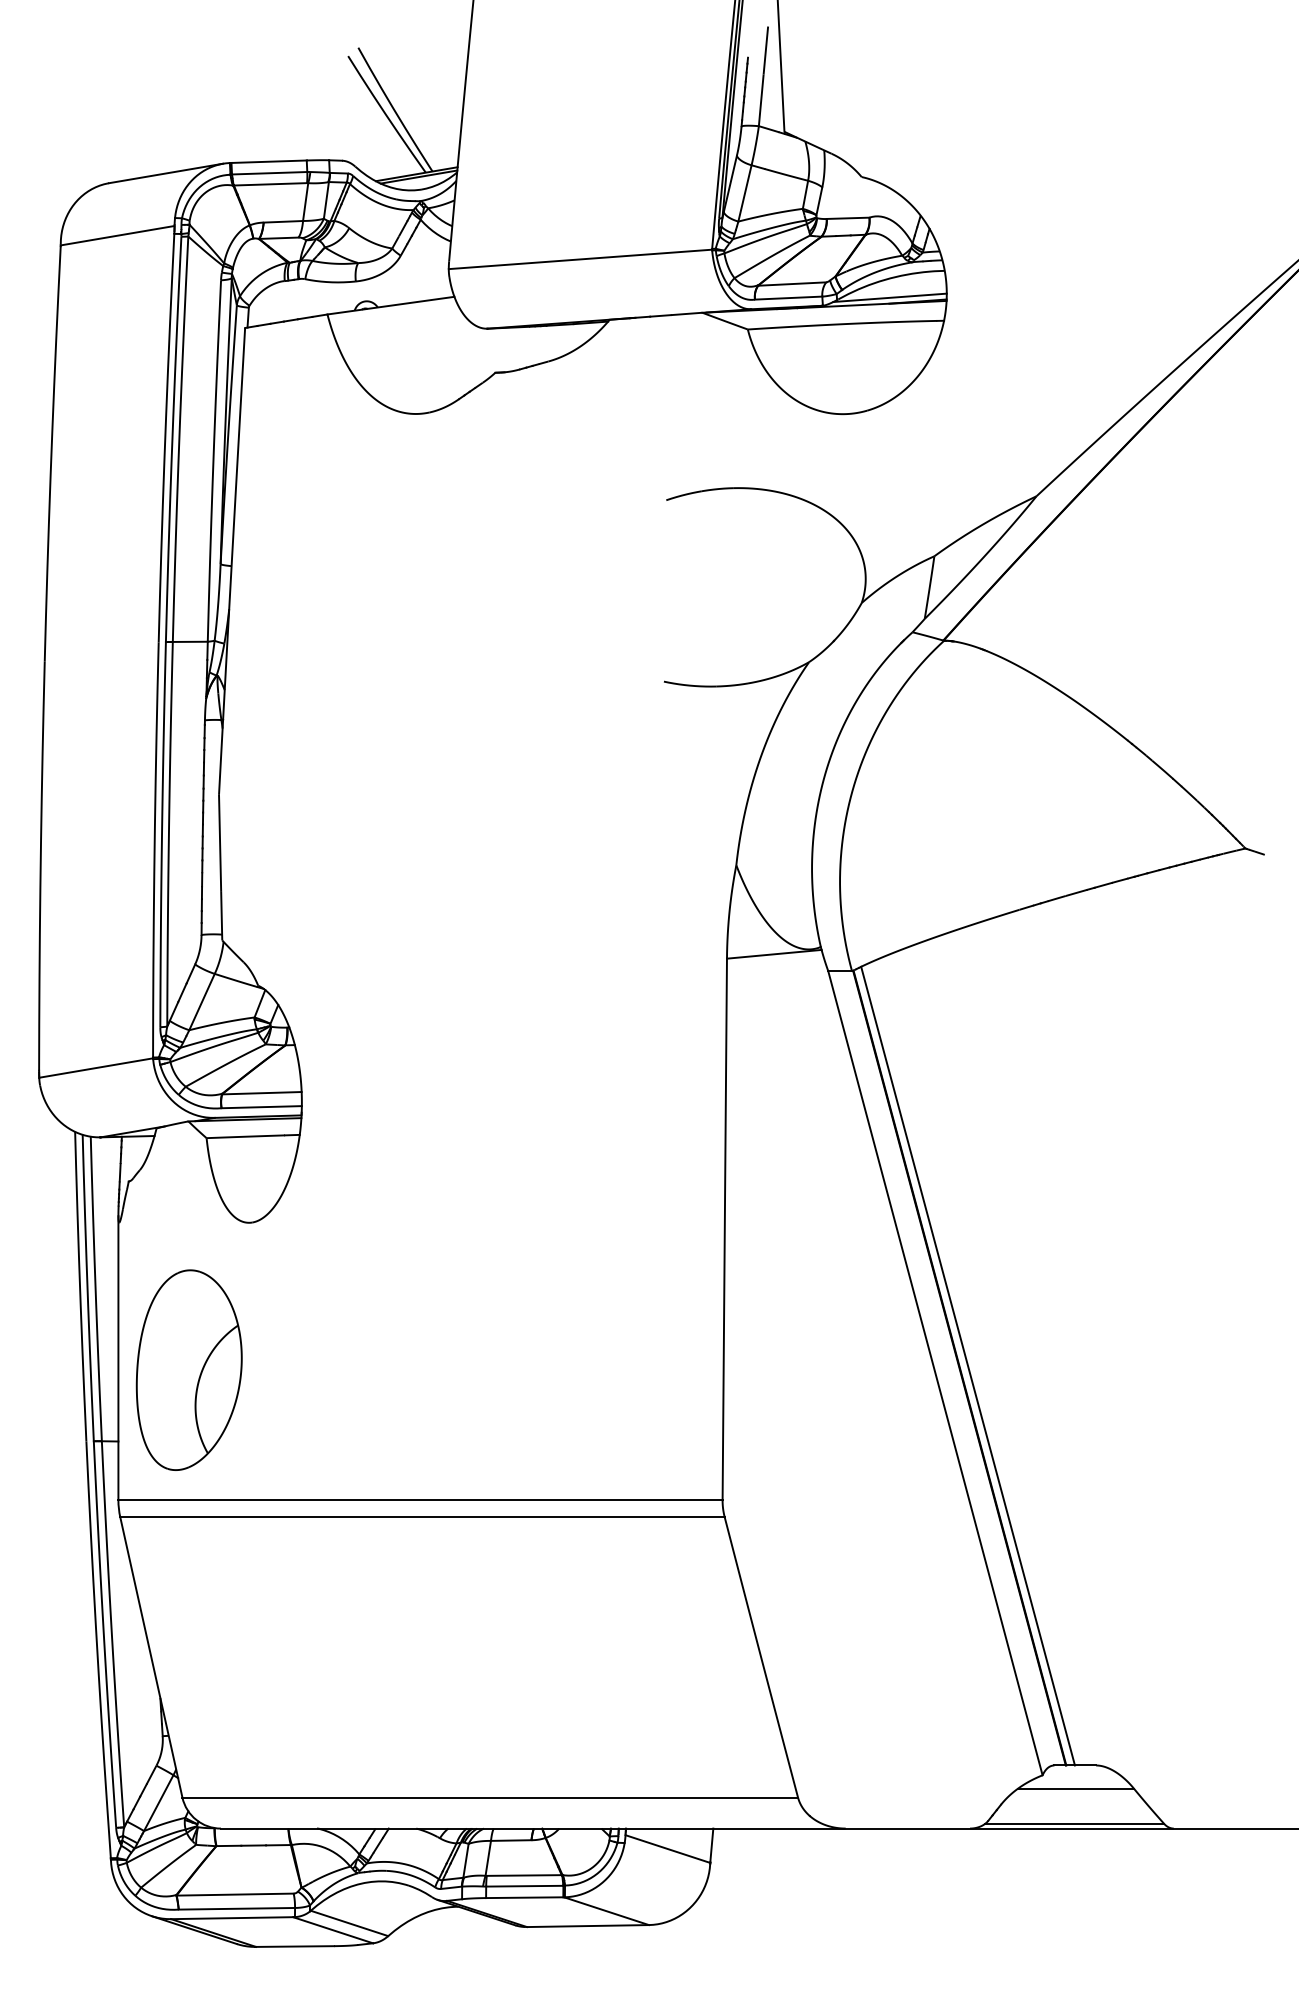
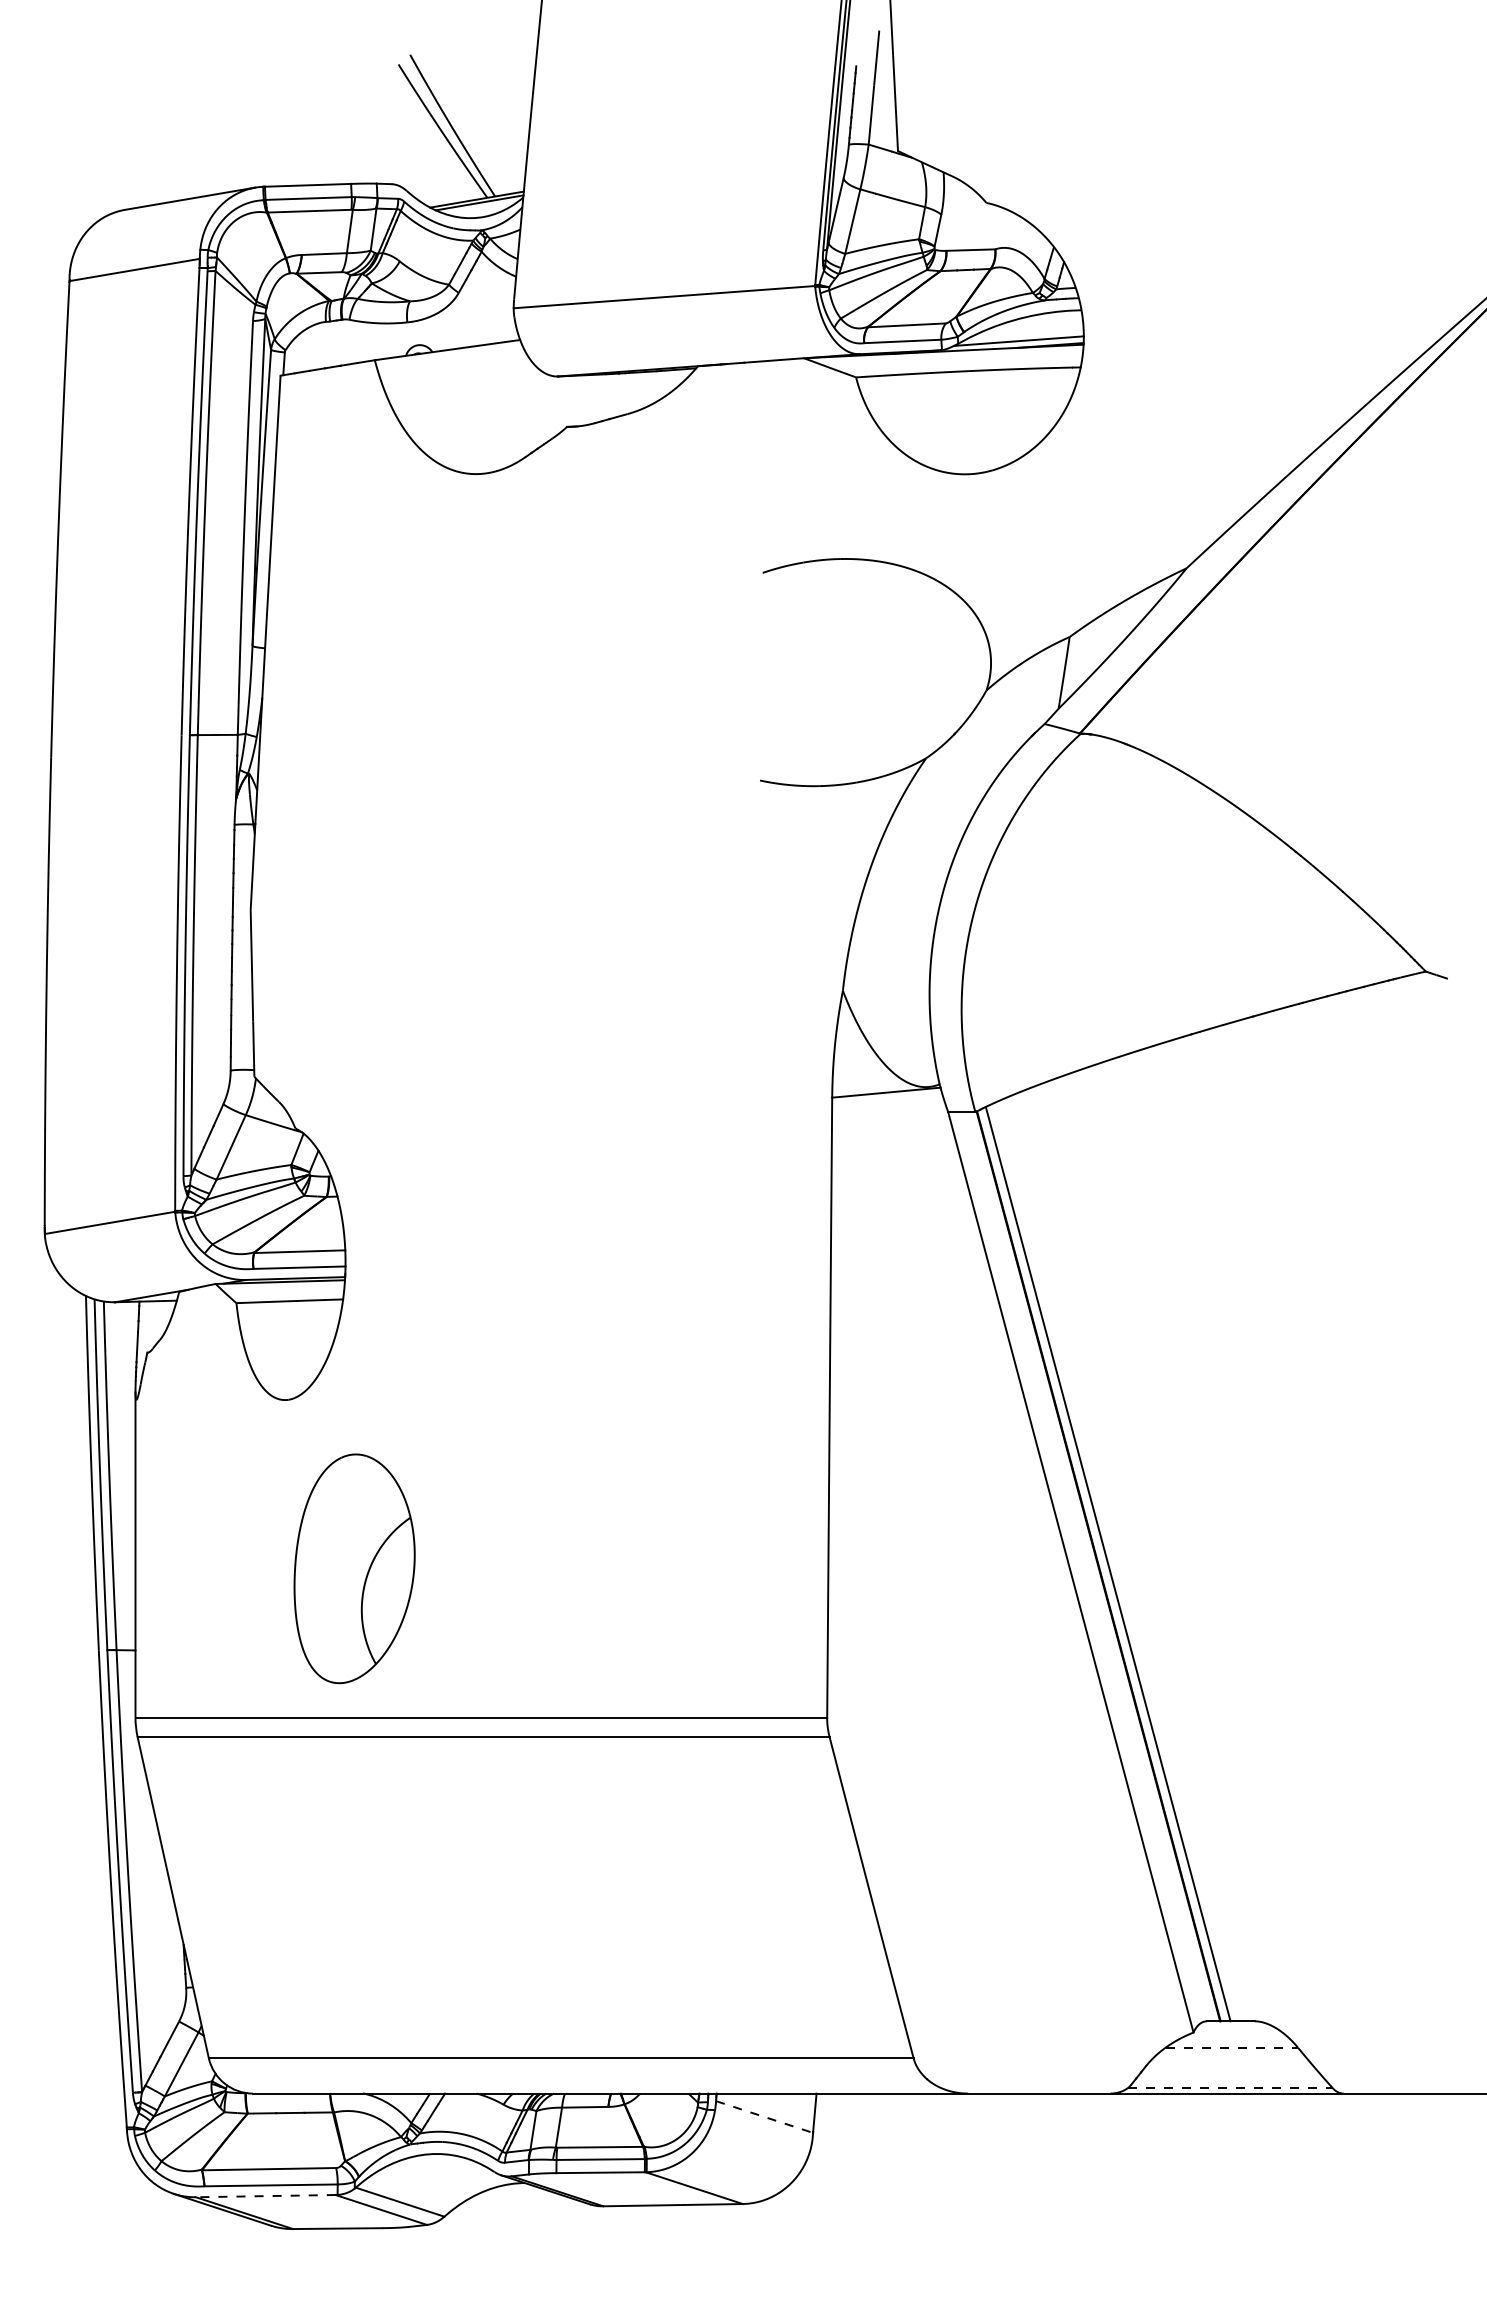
part: (189, 1369) -> (354, 1568), moved
line: (1076, 1788) -> (1232, 2047), solid -> dashed
line: (1074, 1824) -> (1230, 2088), solid -> dashed
line: (668, 1849) -> (765, 2117), solid -> dashed
line: (231, 1918) -> (265, 2196), solid -> dashed

